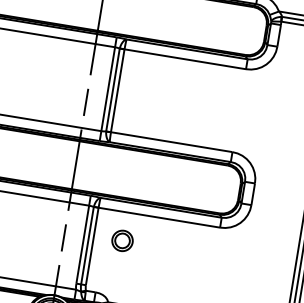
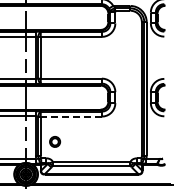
line: (159, 217) -> (71, 116), solid -> dashed
part: (123, 240) -> (55, 141), moved

